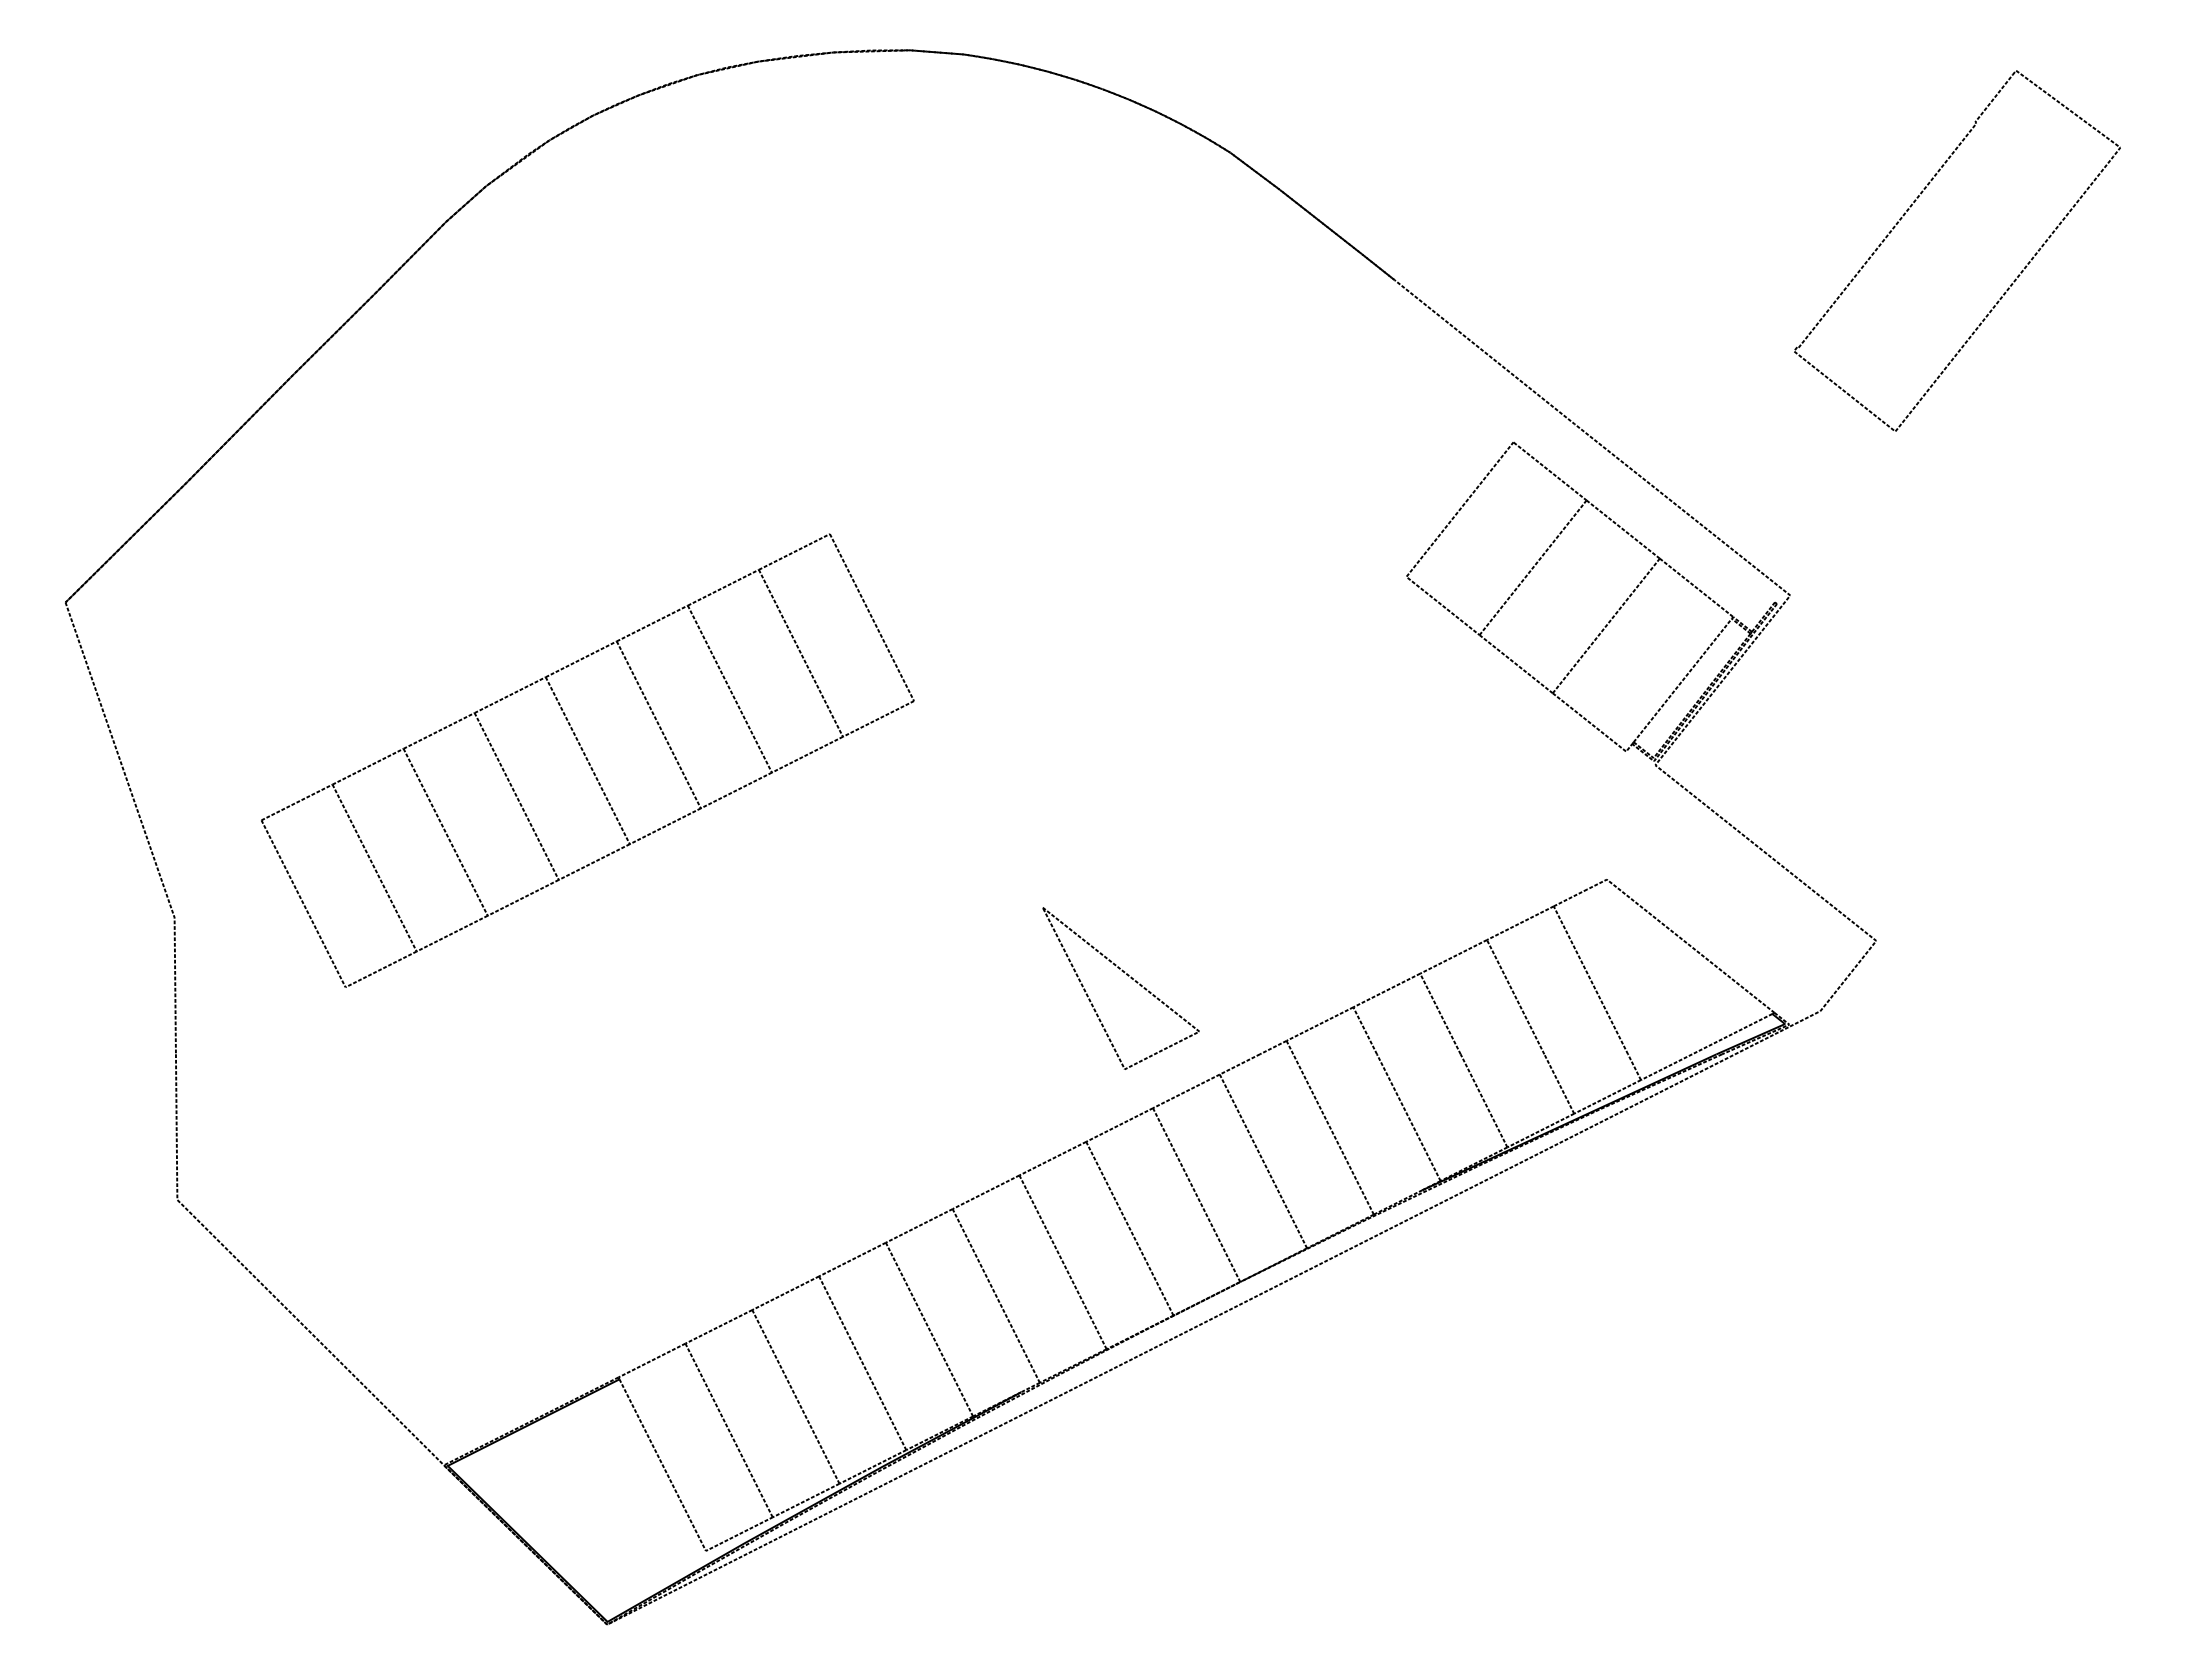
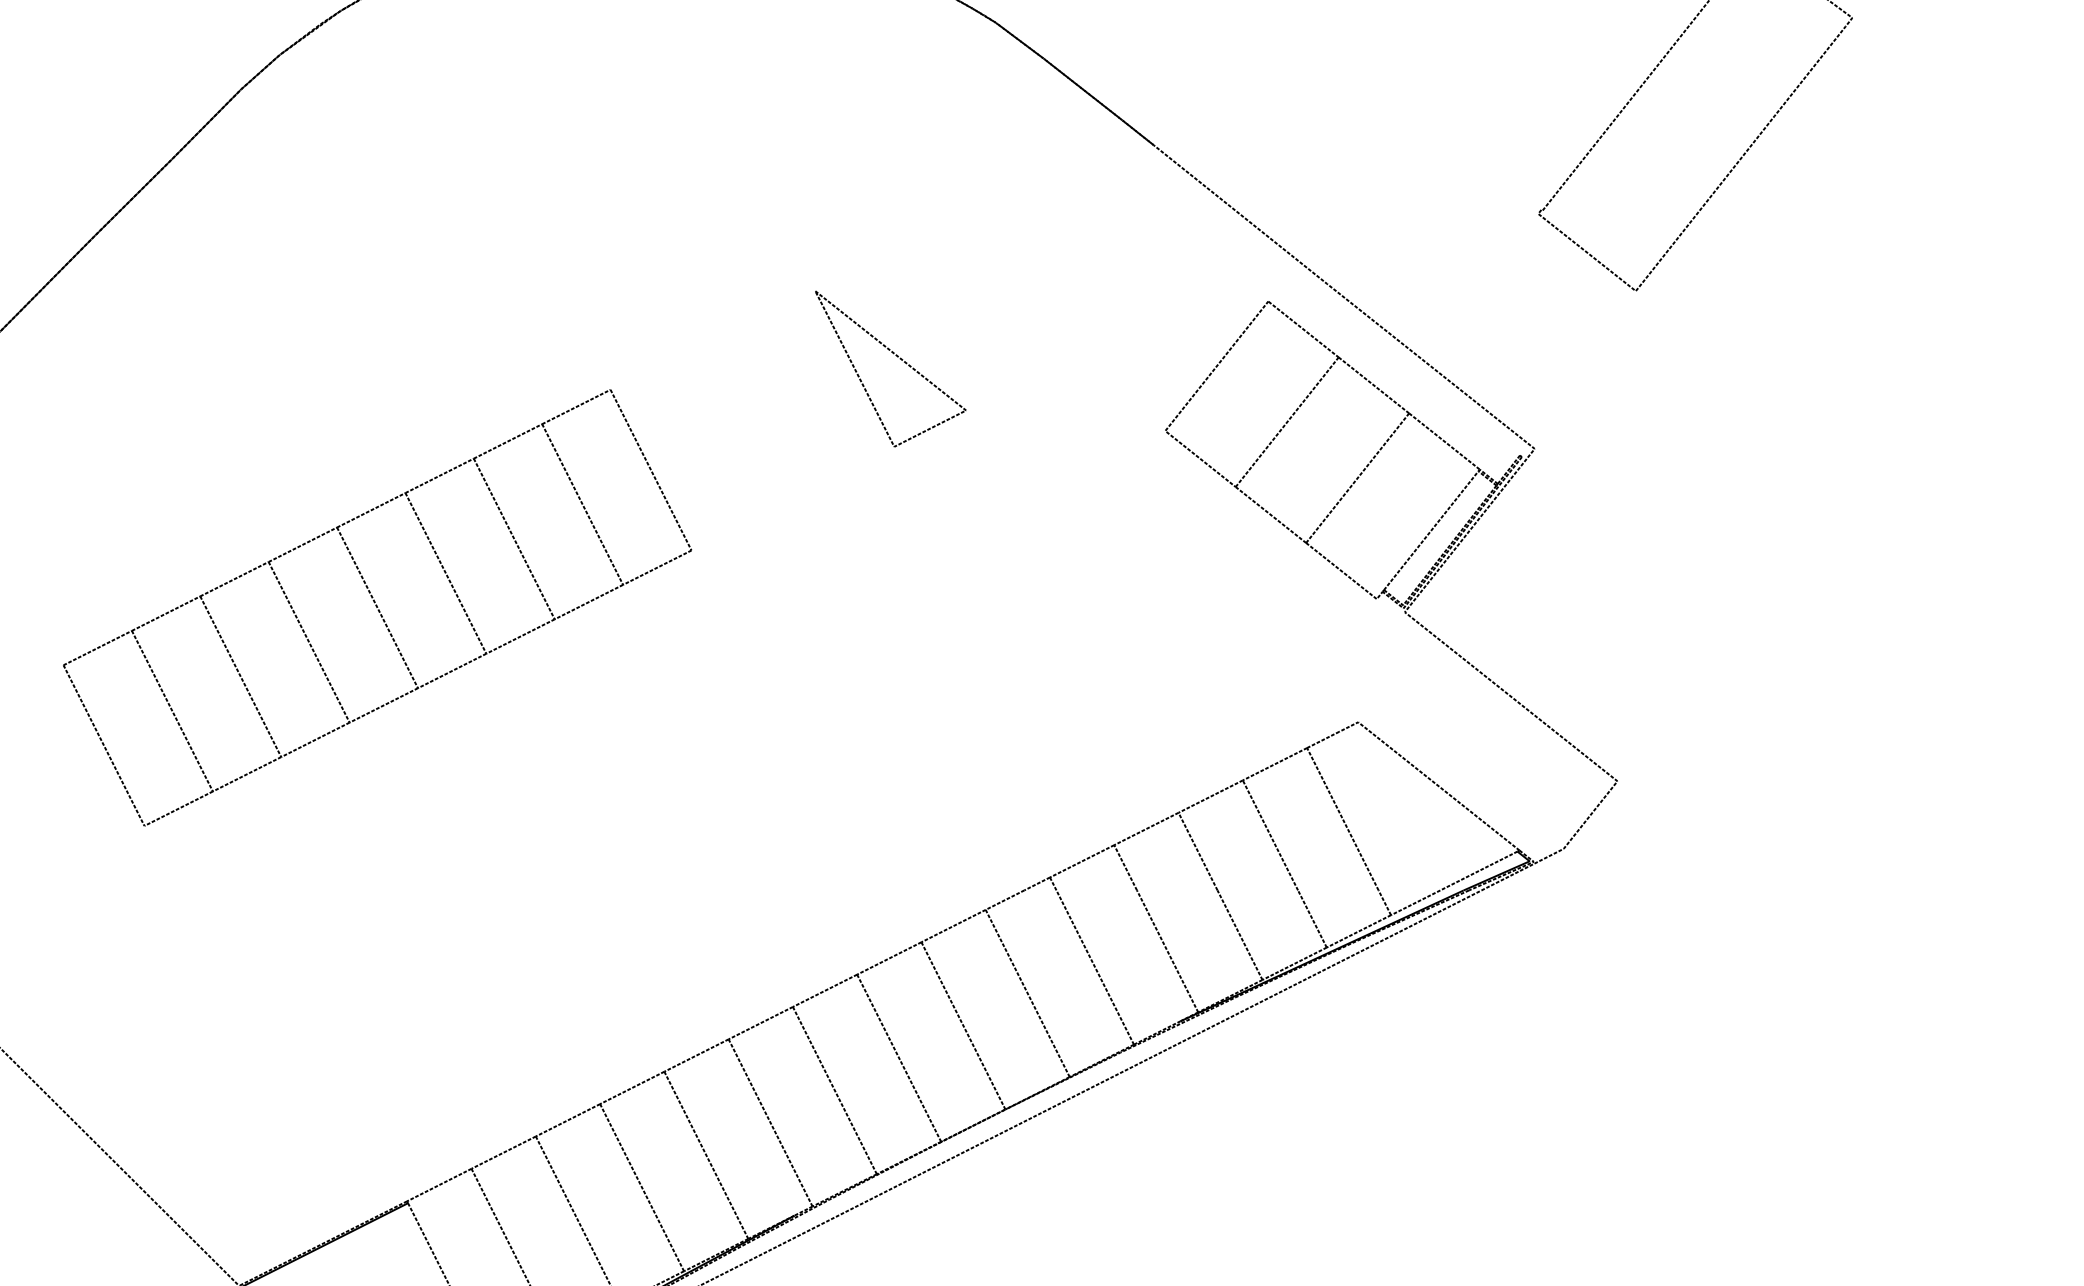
part: (1130, 978) -> (899, 359), moved

